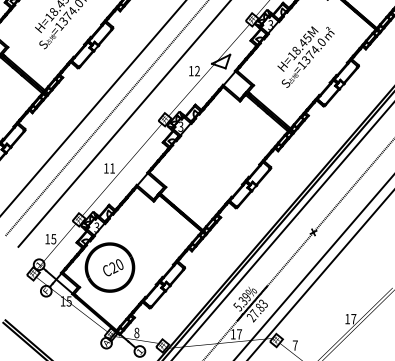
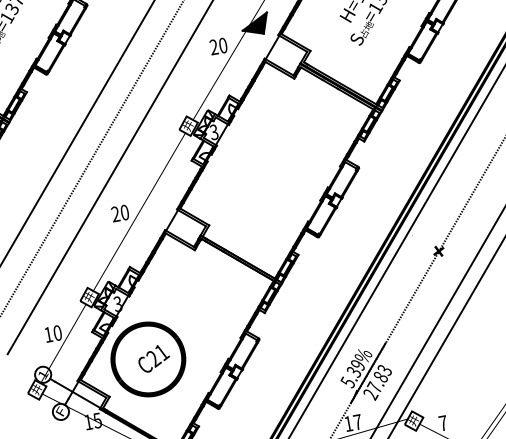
fill: (221, 61) -> (255, 24), added
text: (193, 70) -> (217, 45), 12 -> 20
text: (109, 168) -> (120, 213), 11 -> 20
text: (53, 239) -> (57, 333), 15 -> 10
text: (120, 264) -> (163, 352), C20 -> C21

